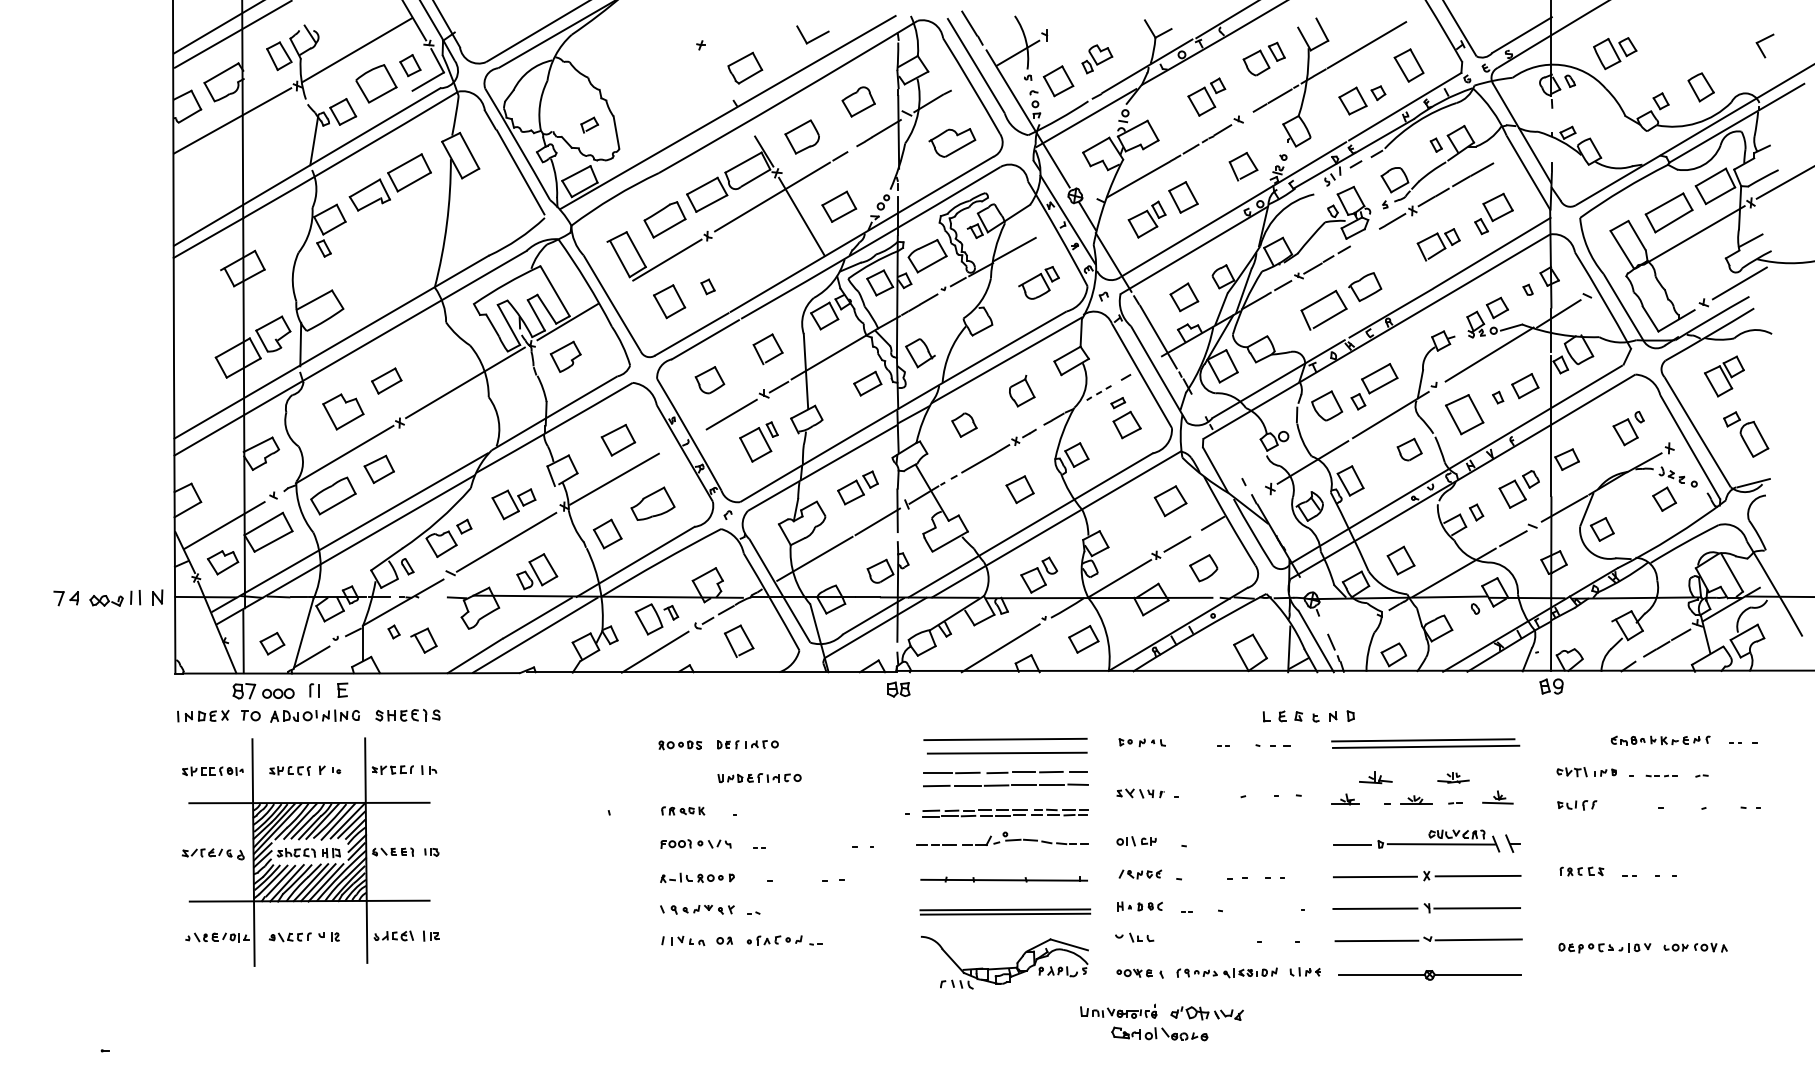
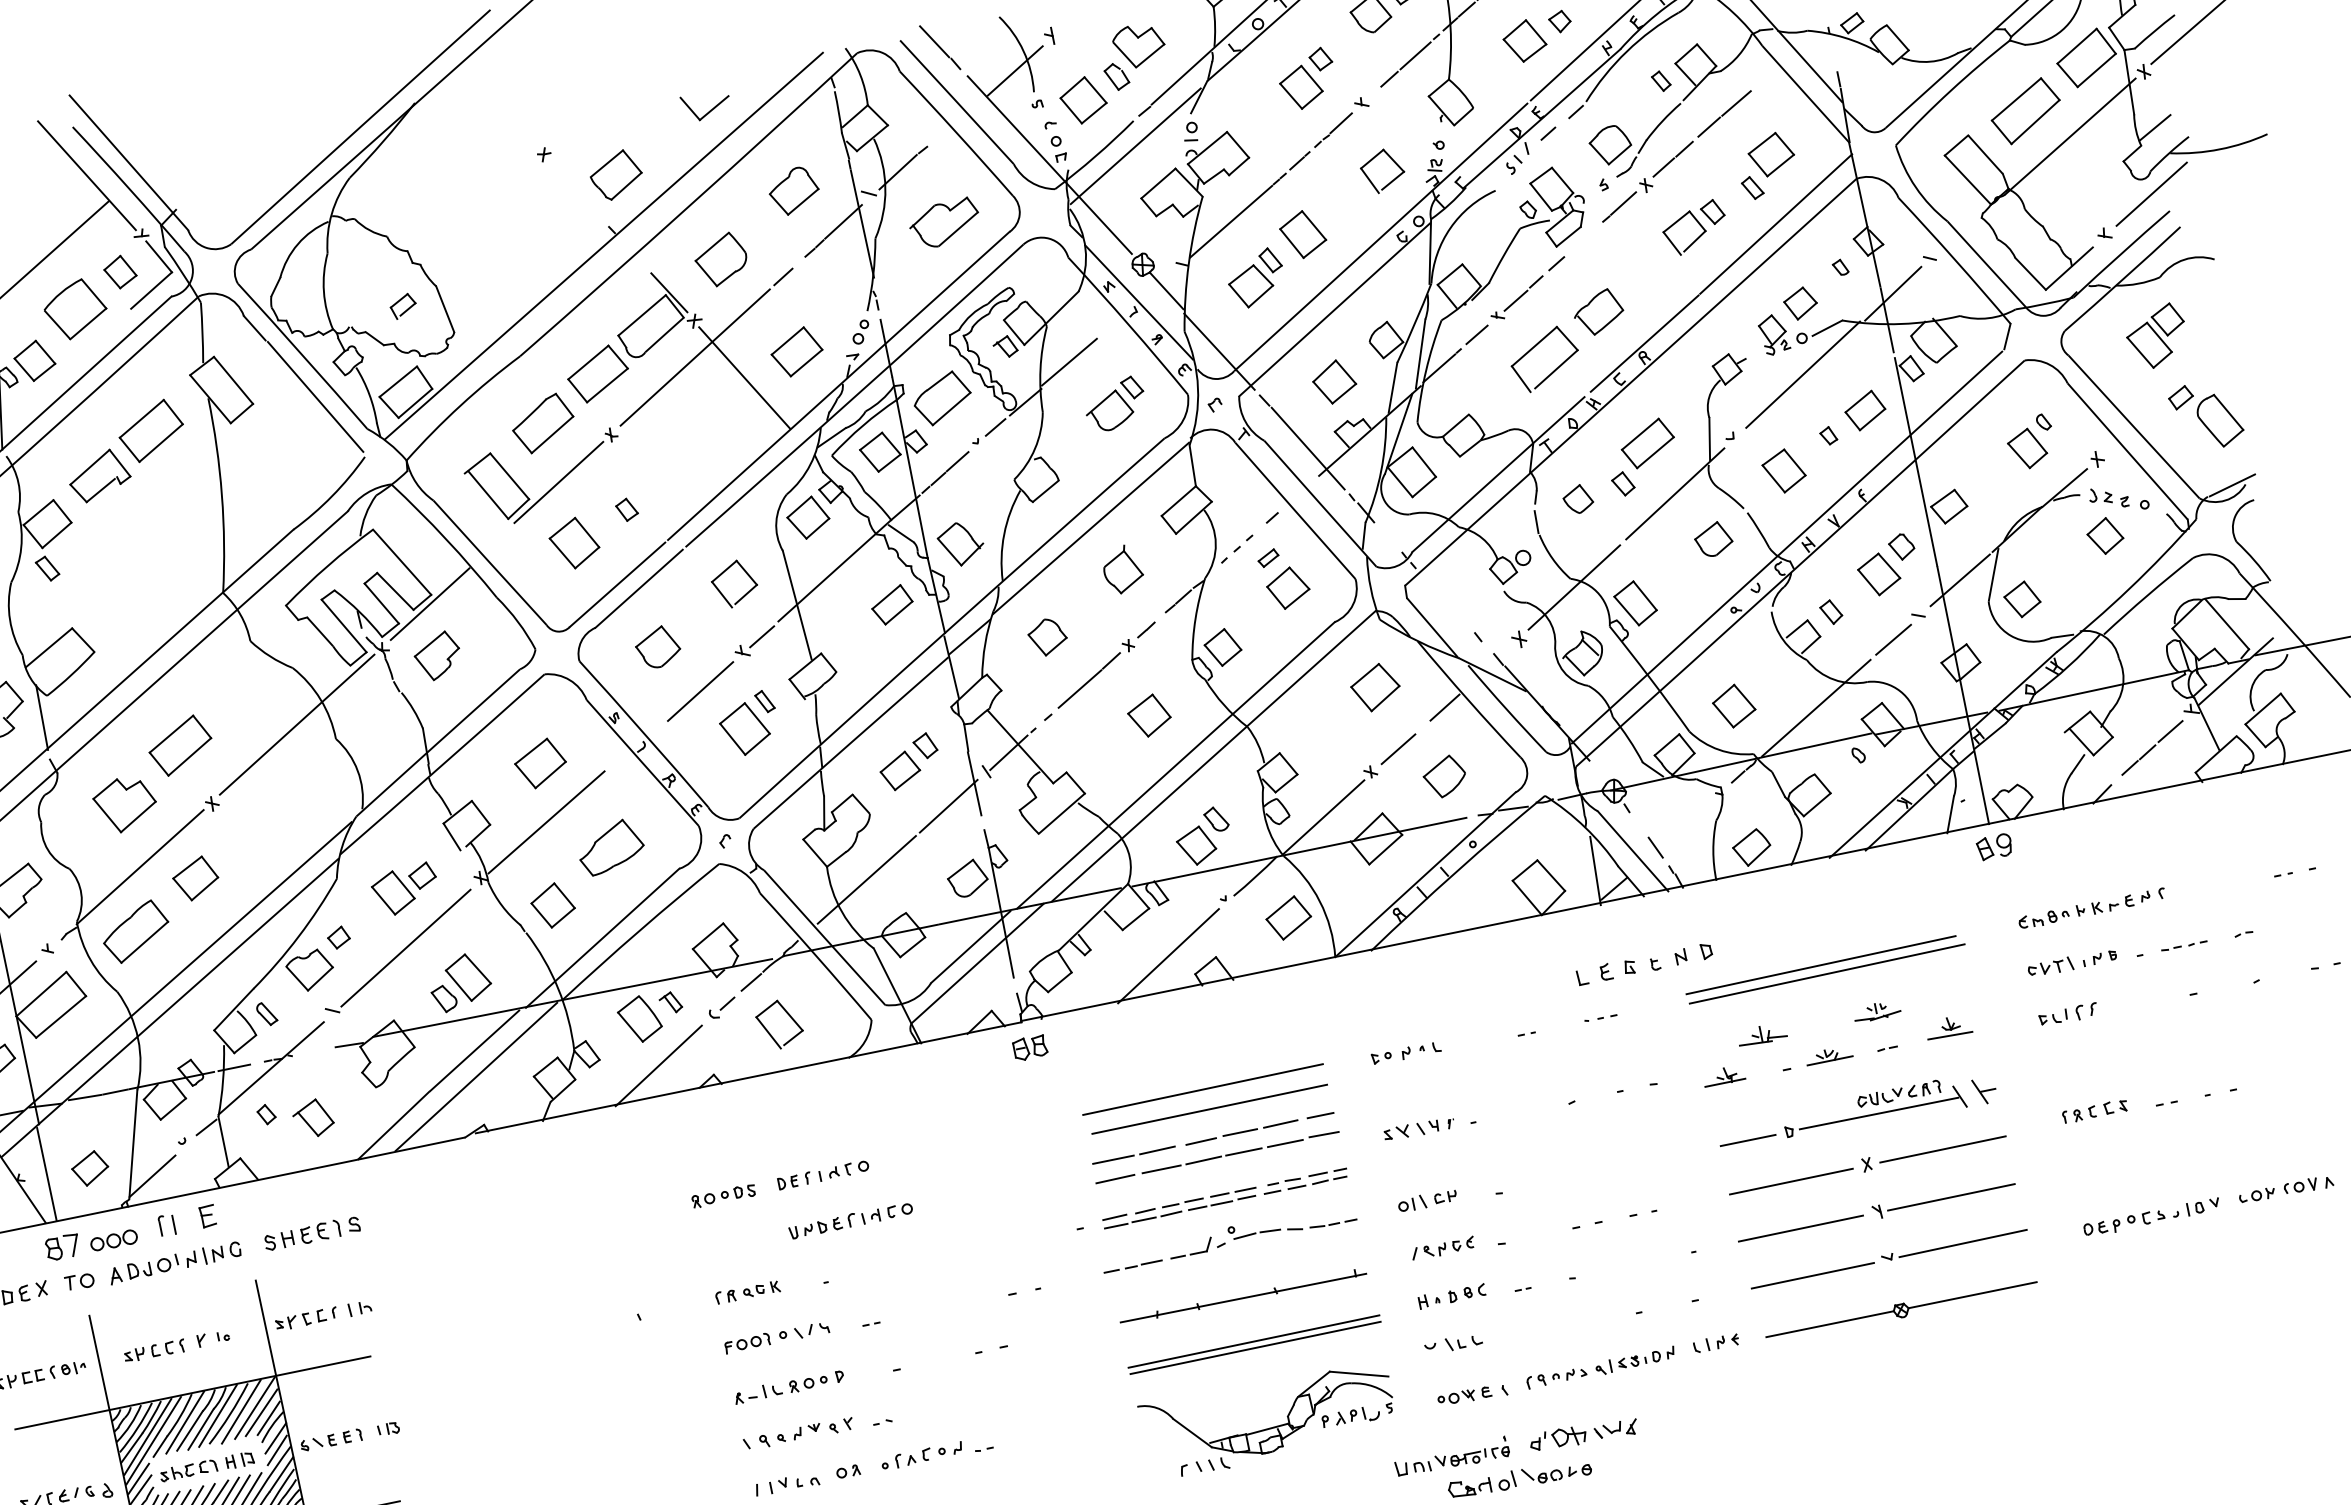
part: (1097, 59) -> (1134, 56), size x1.43
part: (386, 380) -> (179, 744), size x1.43
part: (1326, 405) -> (1577, 499), size x0.62
part: (1464, 414) -> (1783, 470), size x0.71
part: (1660, 740) -> (2091, 908), moved
part: (1273, 745) -> (1601, 1017), size x0.62

